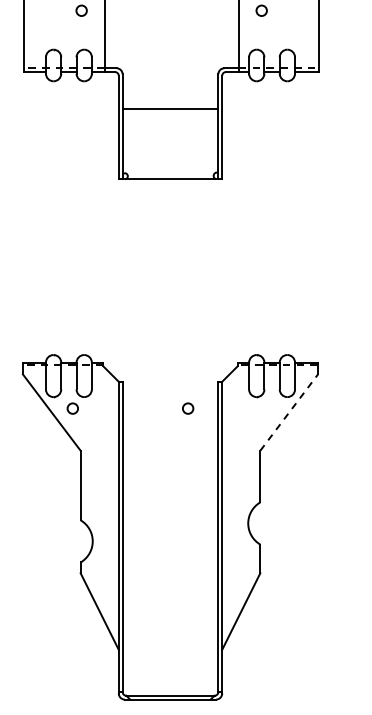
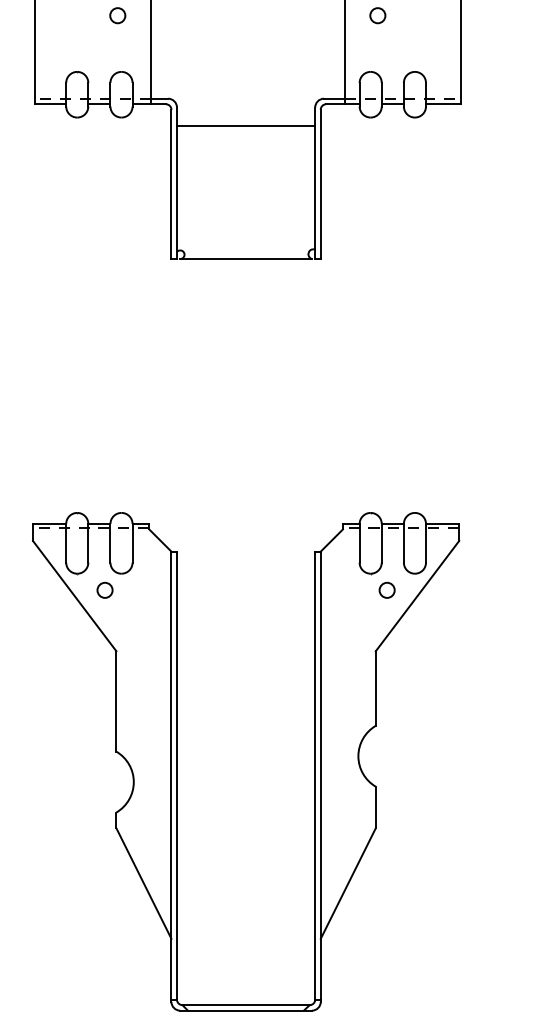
line: (170, 109) -> (246, 126), moved
circle: (188, 408) -> (387, 590), moved
line: (289, 412) -> (417, 595), dashed -> solid

